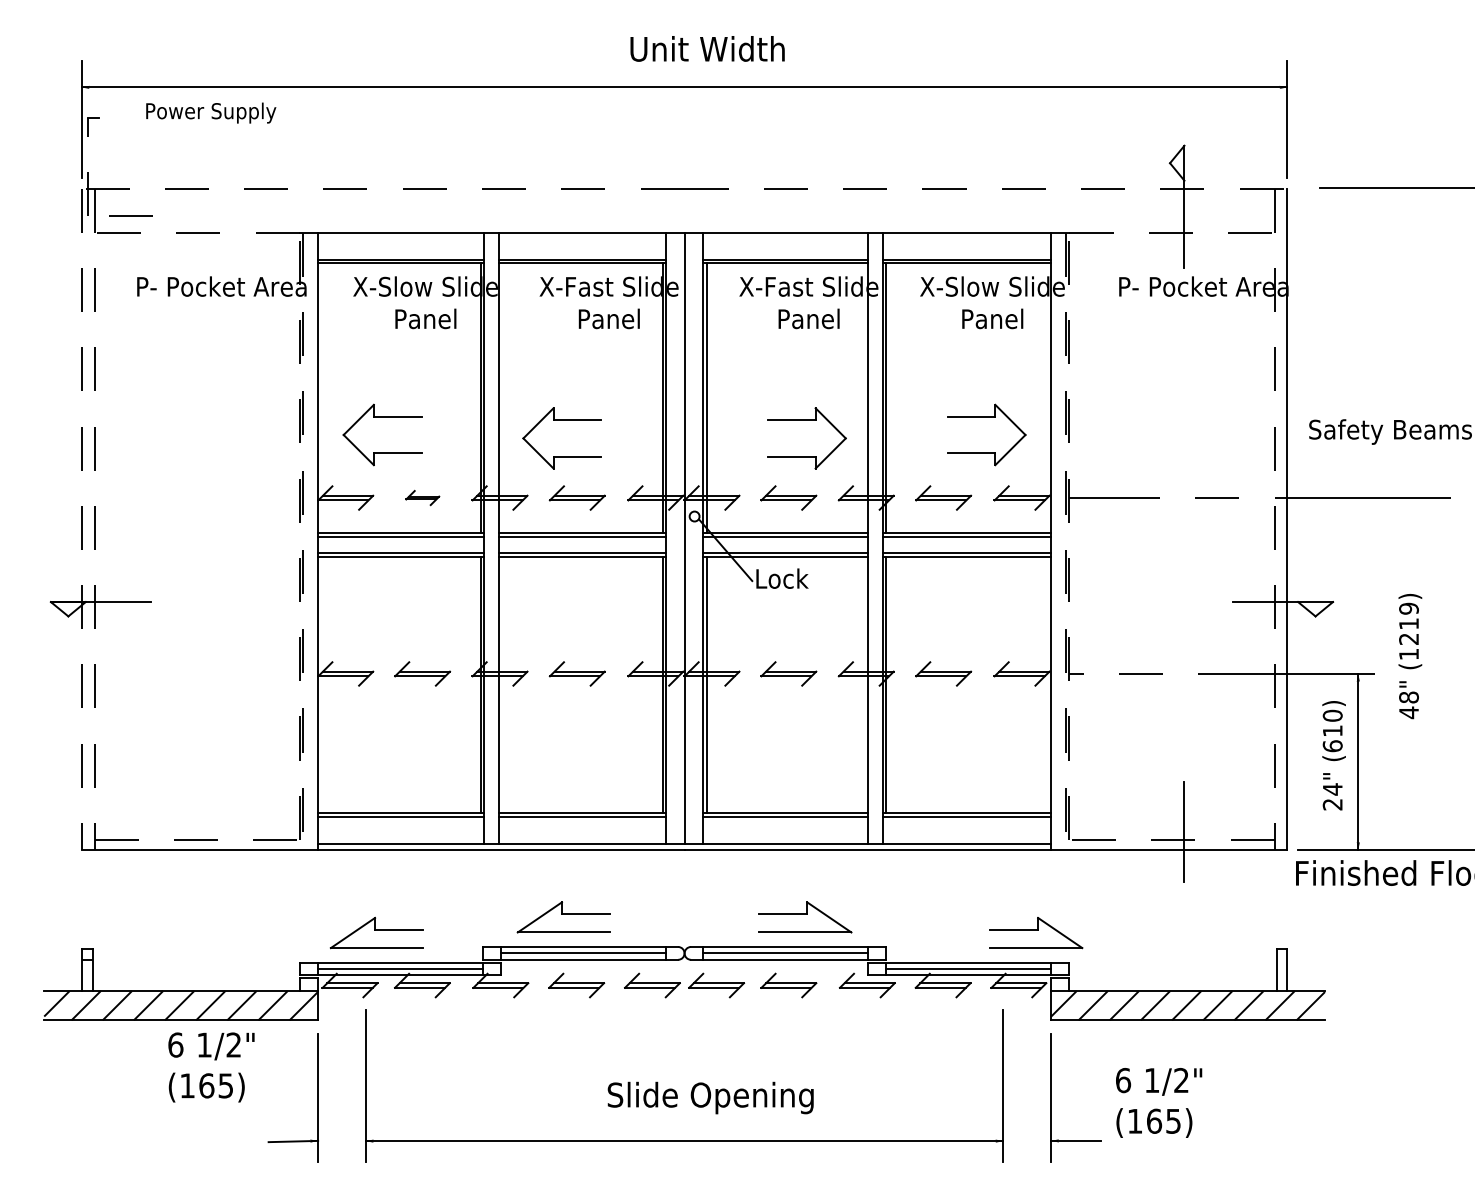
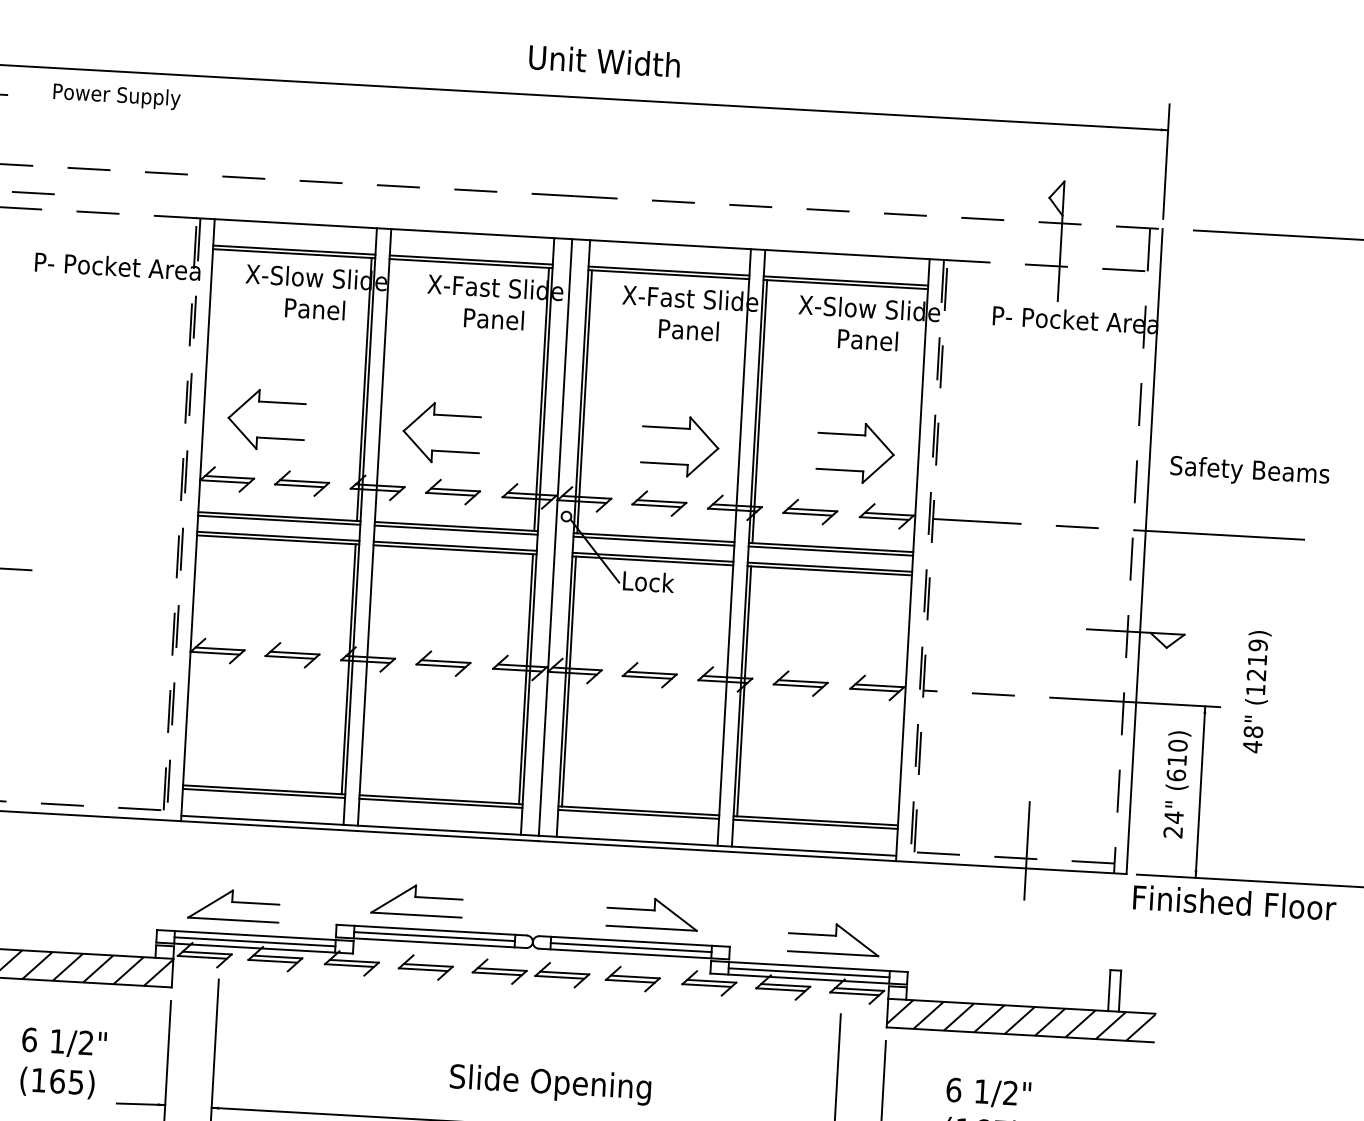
part: (422, 497) -> (302, 483), size x1.67
part: (1036, 933) -> (834, 939), moved
text: (211, 1067) -> (63, 1063), moved

